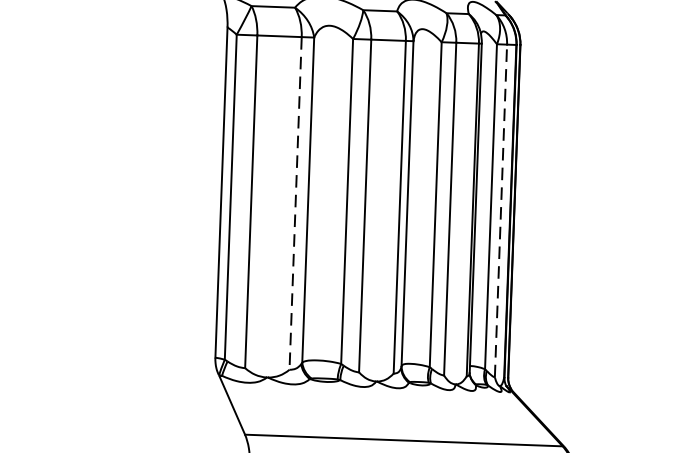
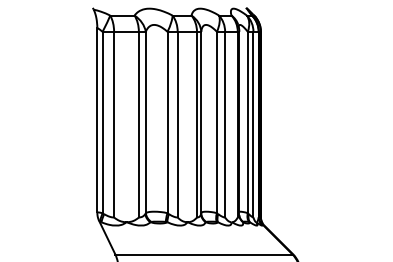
line: (294, 203) -> (138, 124), dashed -> solid
line: (501, 210) -> (253, 124), dashed -> solid

